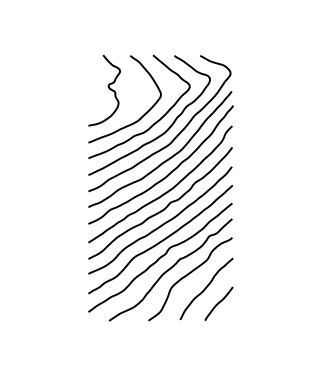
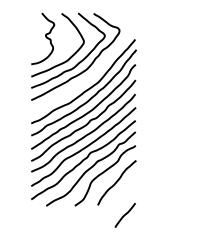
curve: (174, 137) -> (93, 72), removed
curve: (218, 303) -> (124, 215), moved

